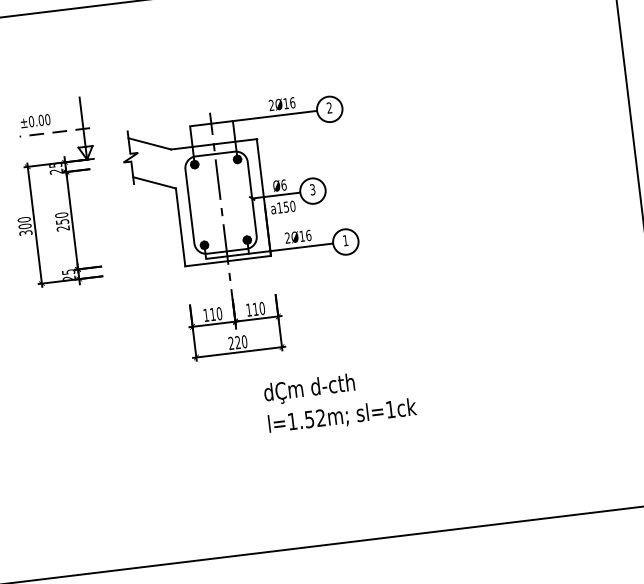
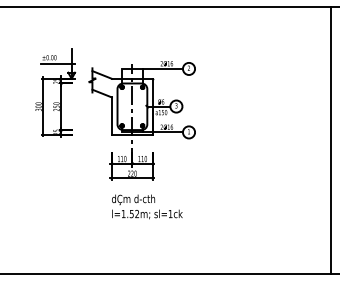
line: (55, 133) -> (58, 64), dashed -> solid
text: (340, 399) -> (147, 206), moved

